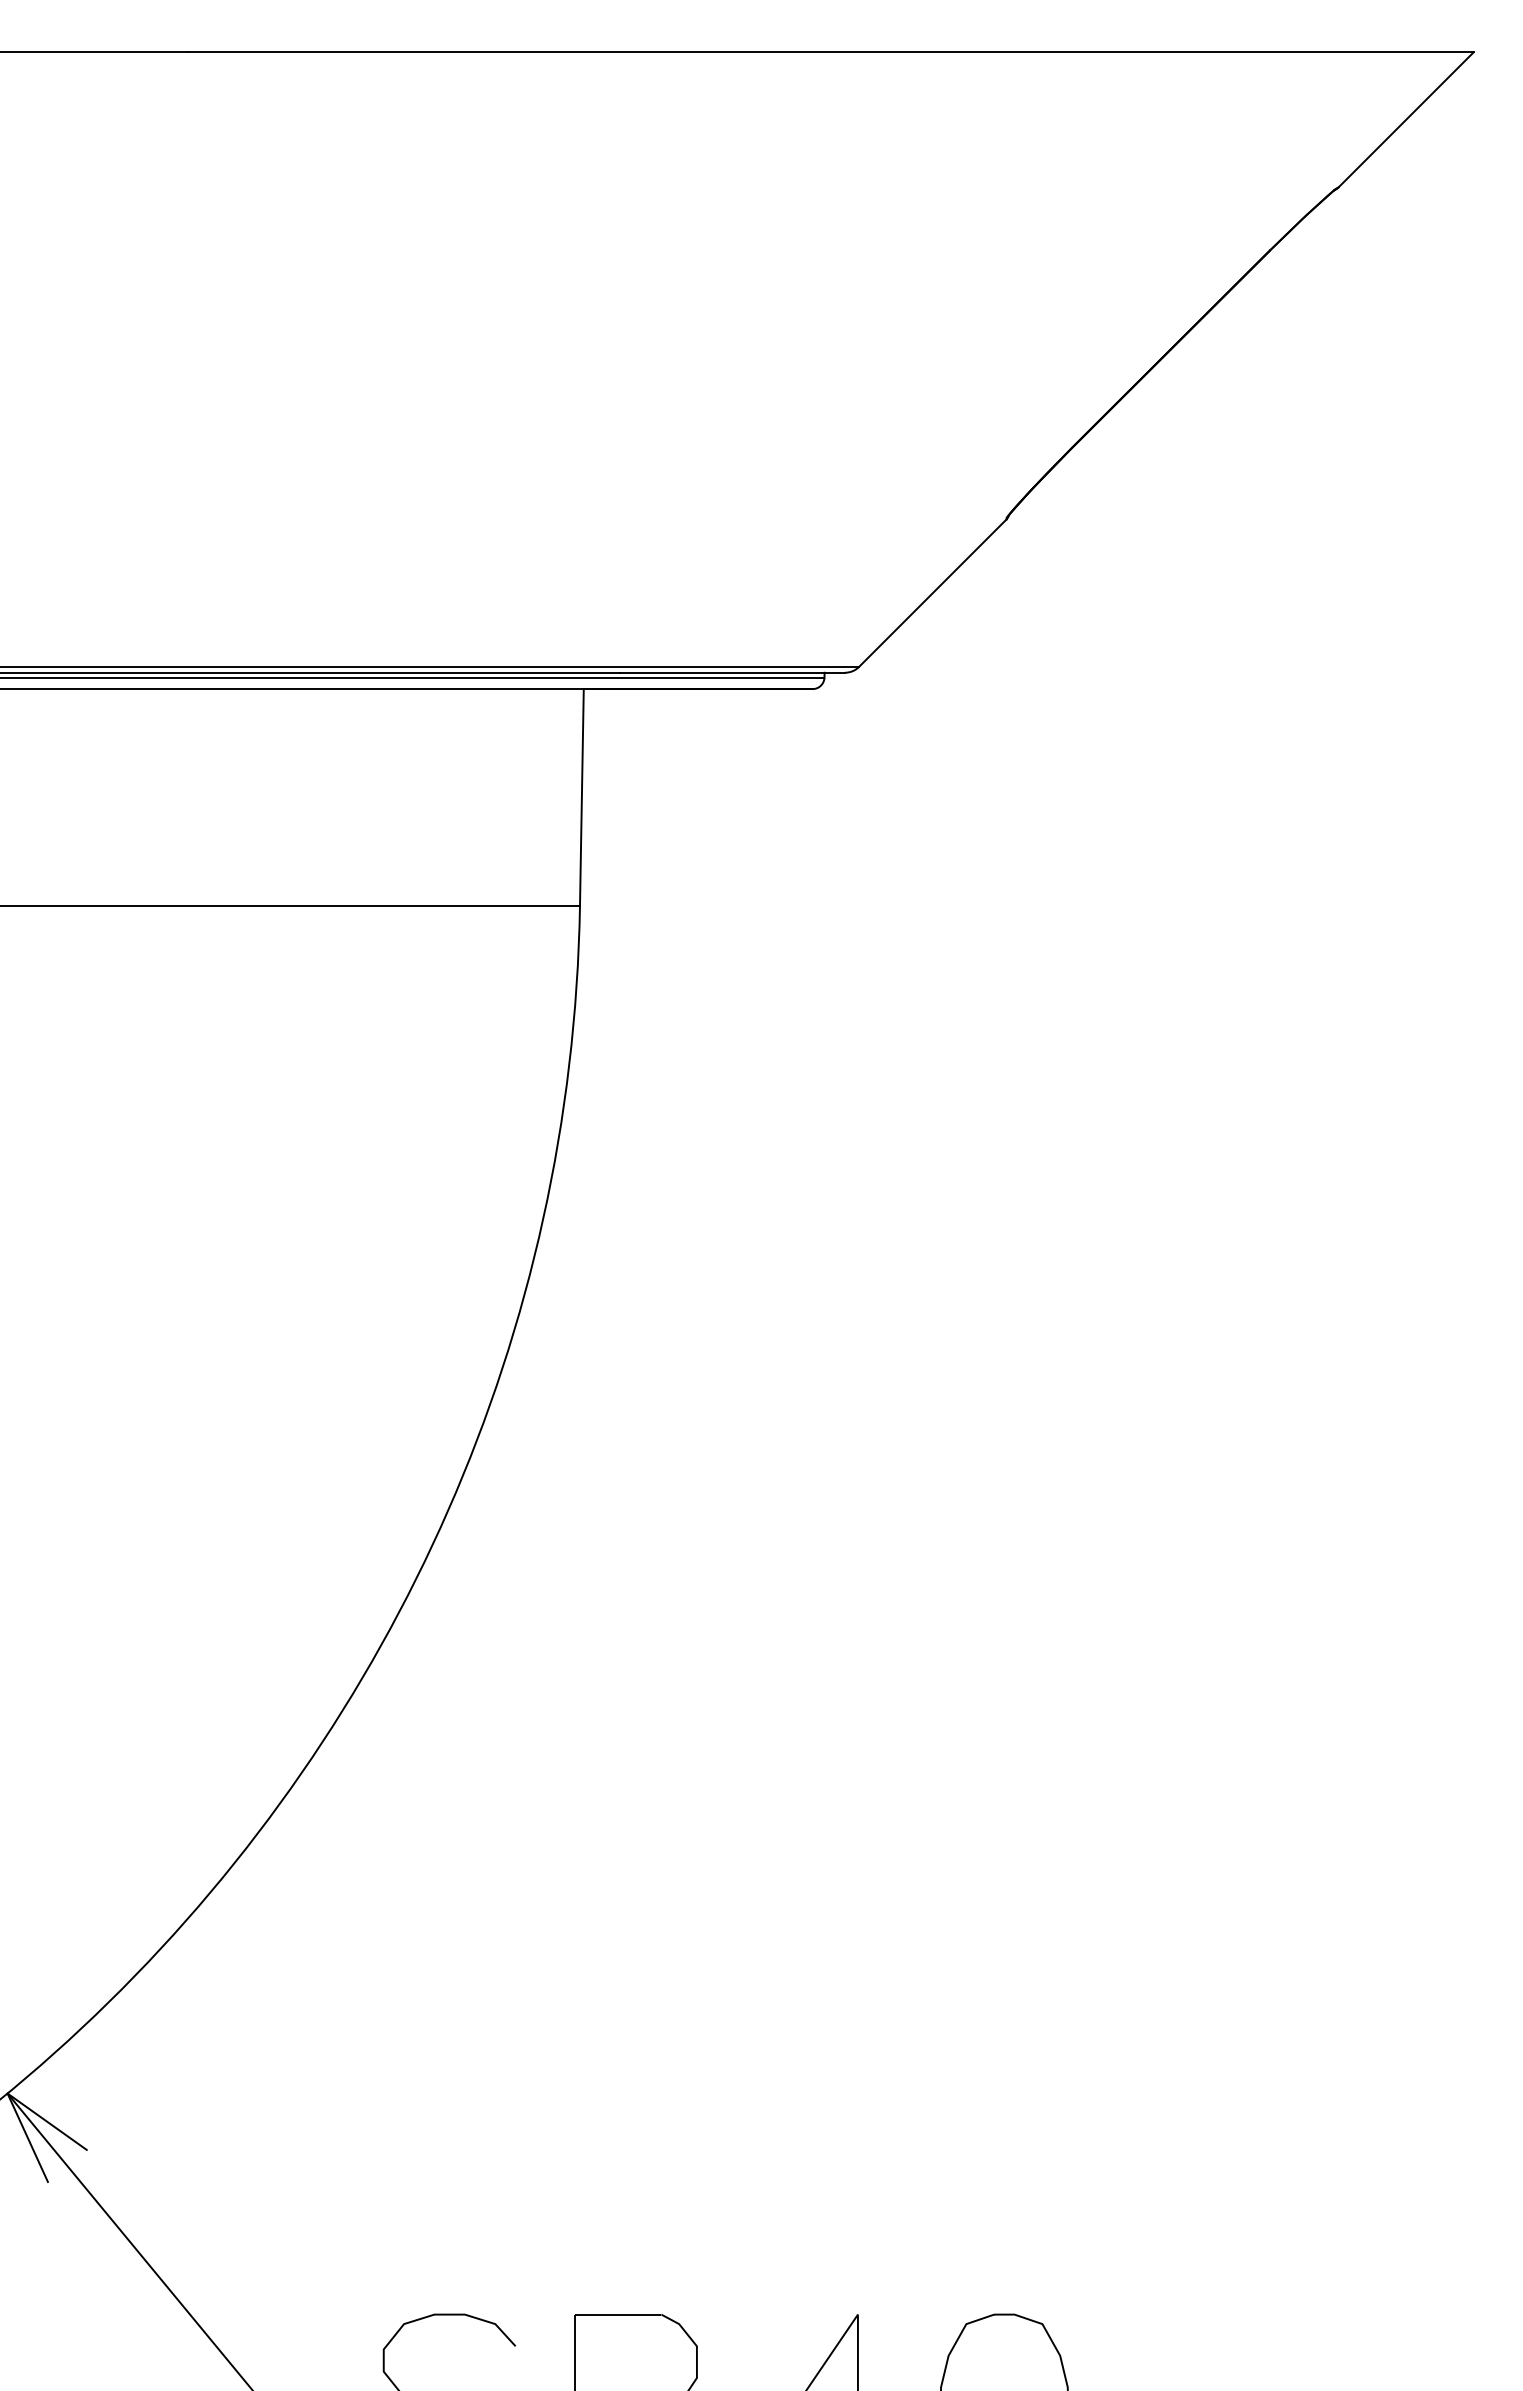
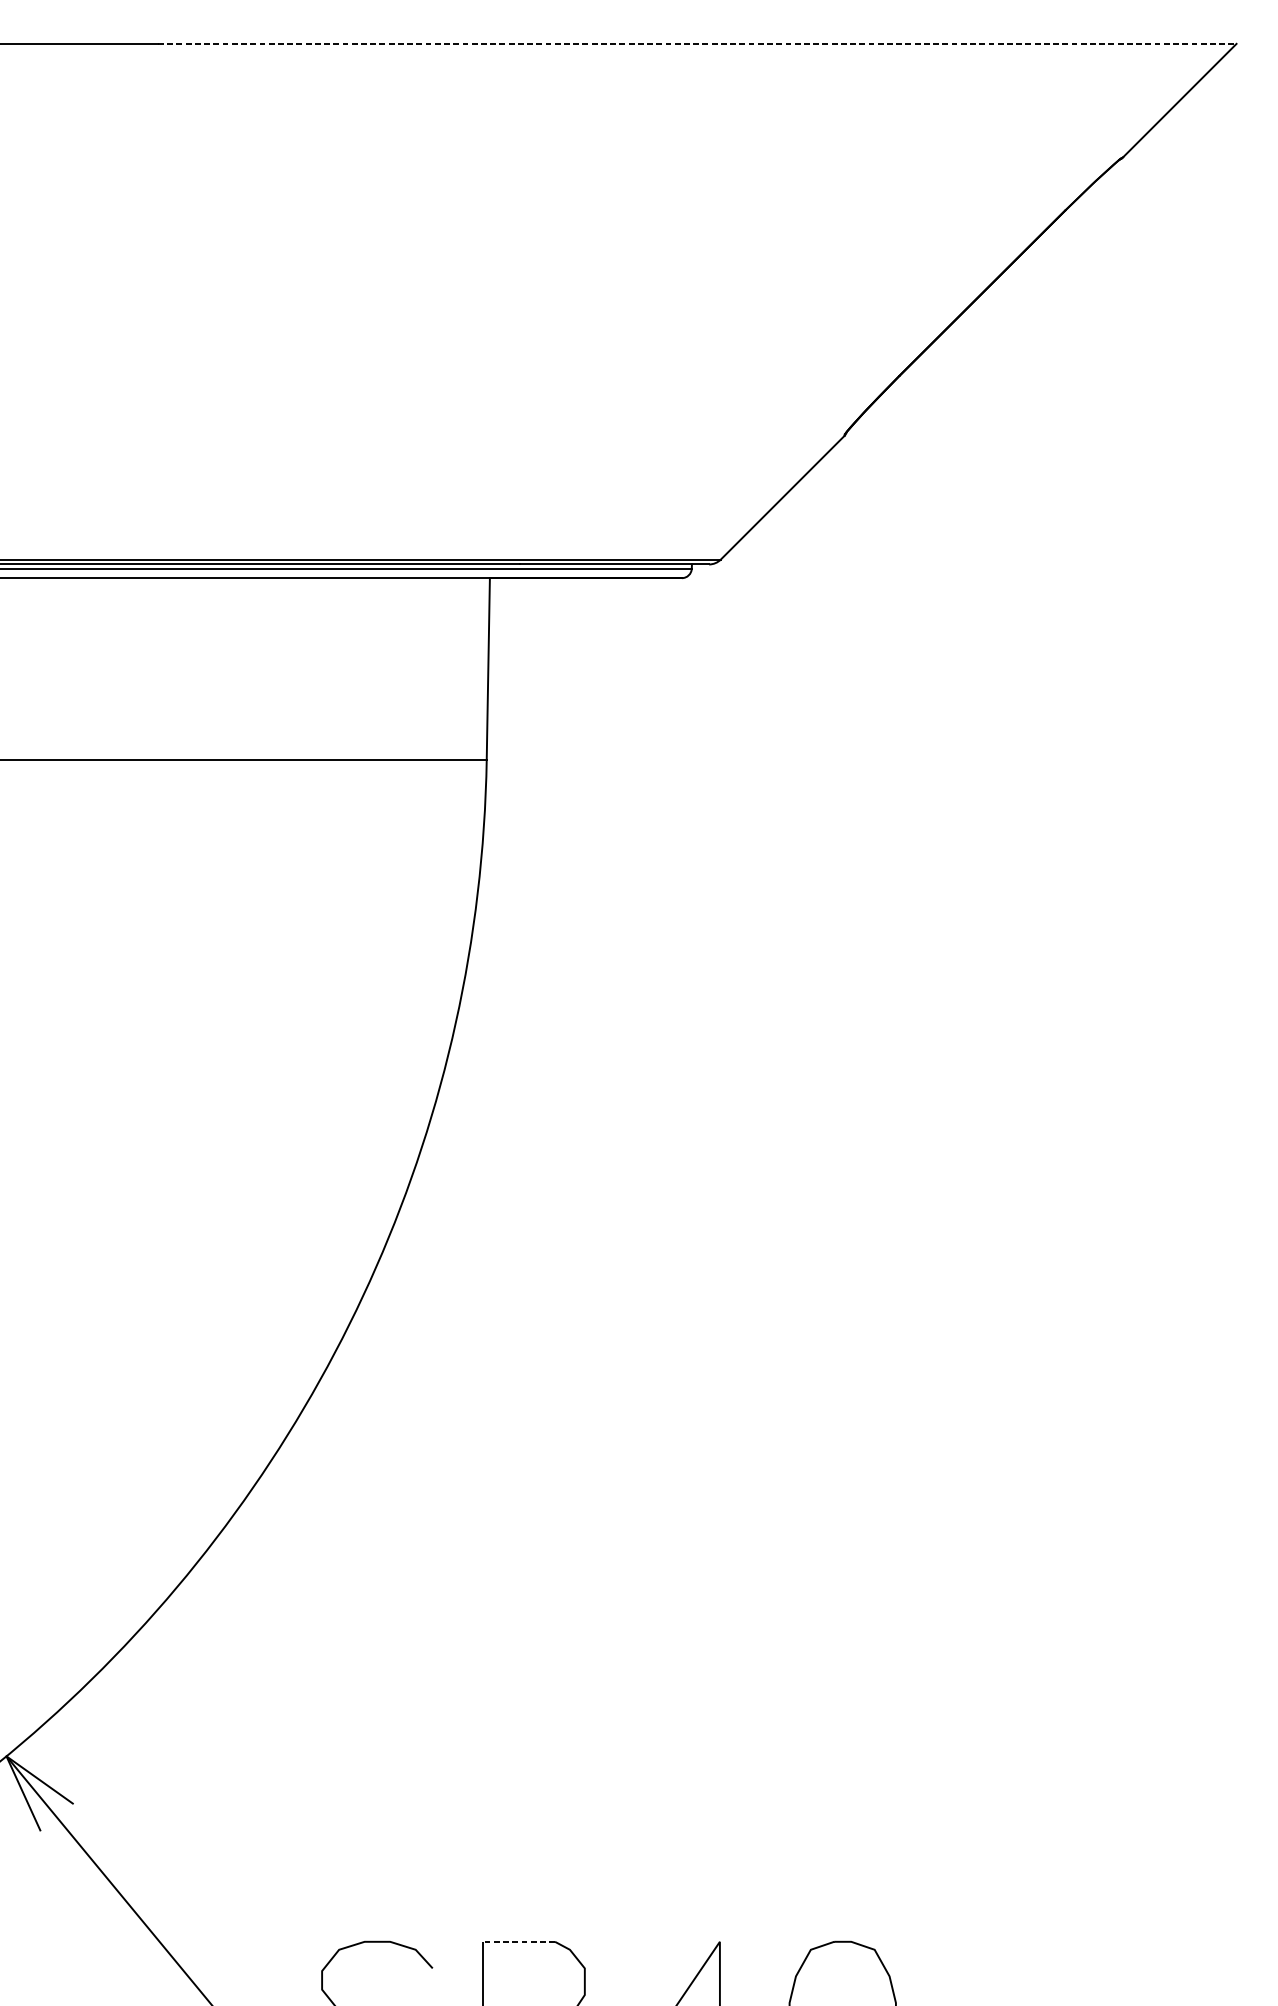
line: (830, 52) -> (696, 44), solid -> dashed
line: (617, 2314) -> (518, 1941), solid -> dashed

